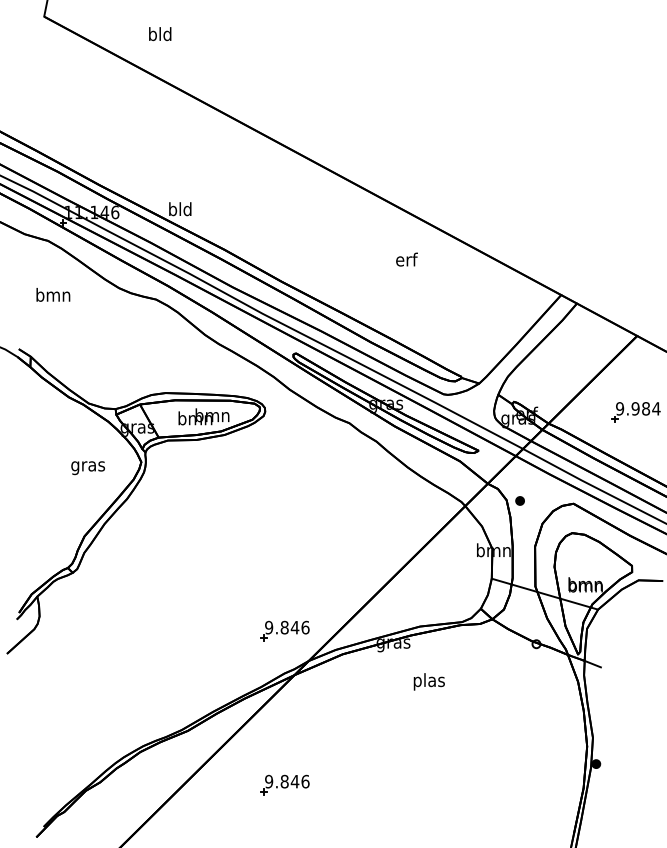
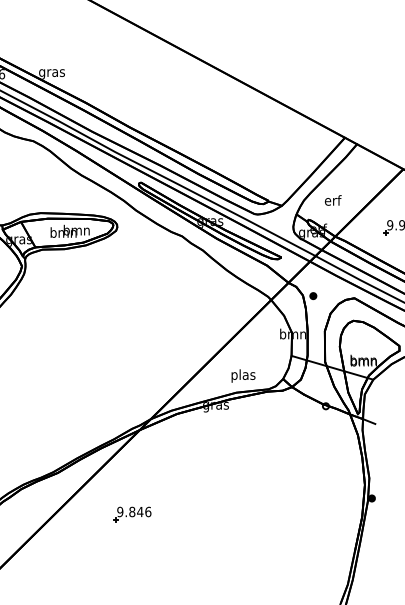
text: (180, 210) -> (52, 72), bld -> gras
text: (406, 259) -> (332, 200), moved
part: (284, 630) -> (132, 395), removed
text: (428, 681) -> (242, 375), moved

